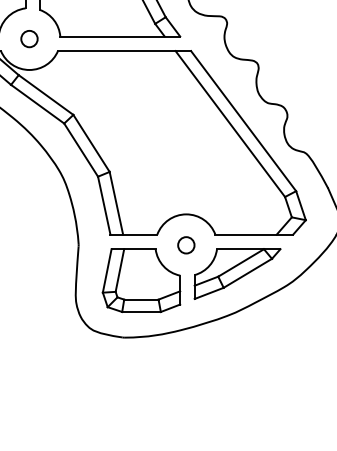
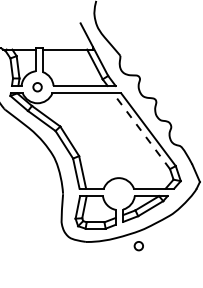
line: (229, 122) -> (141, 130), solid -> dashed
circle: (185, 245) -> (138, 246), moved

